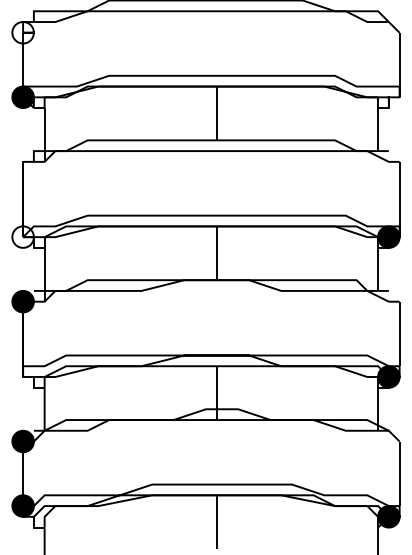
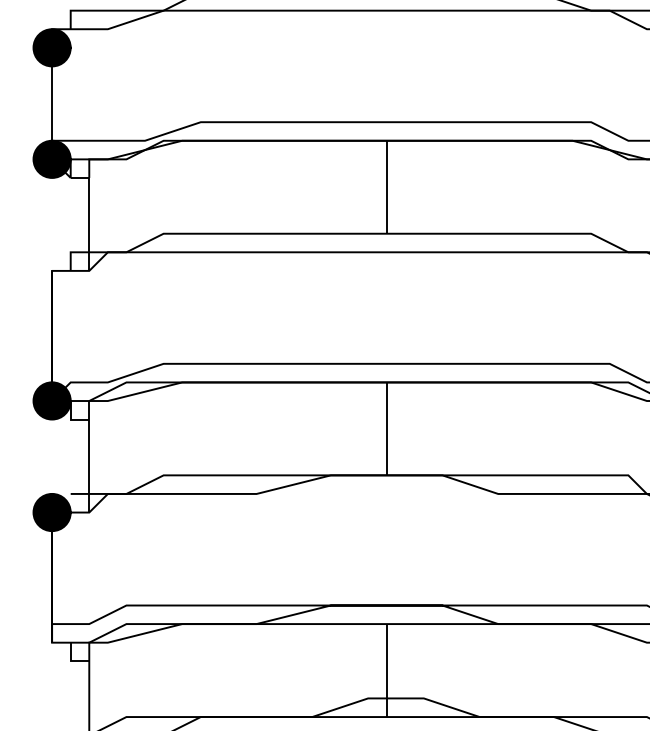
fill: (22, 32) -> (51, 47), added
fill: (22, 236) -> (51, 399), added

